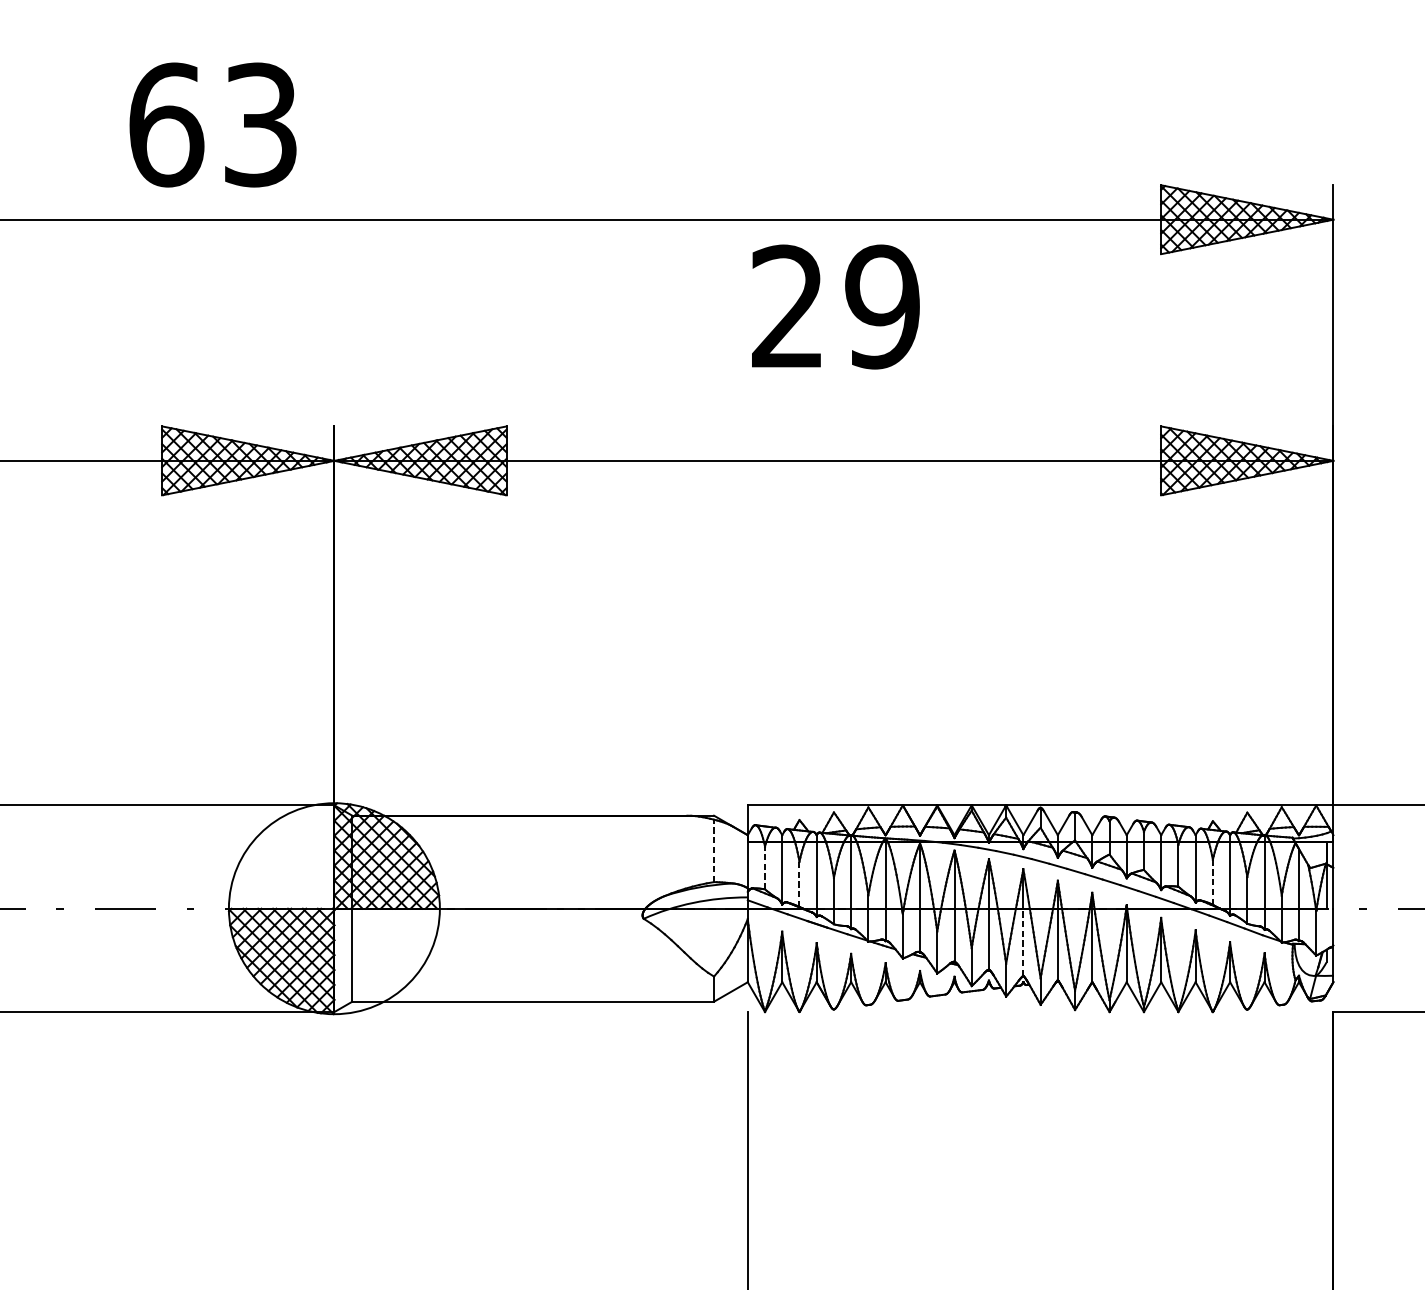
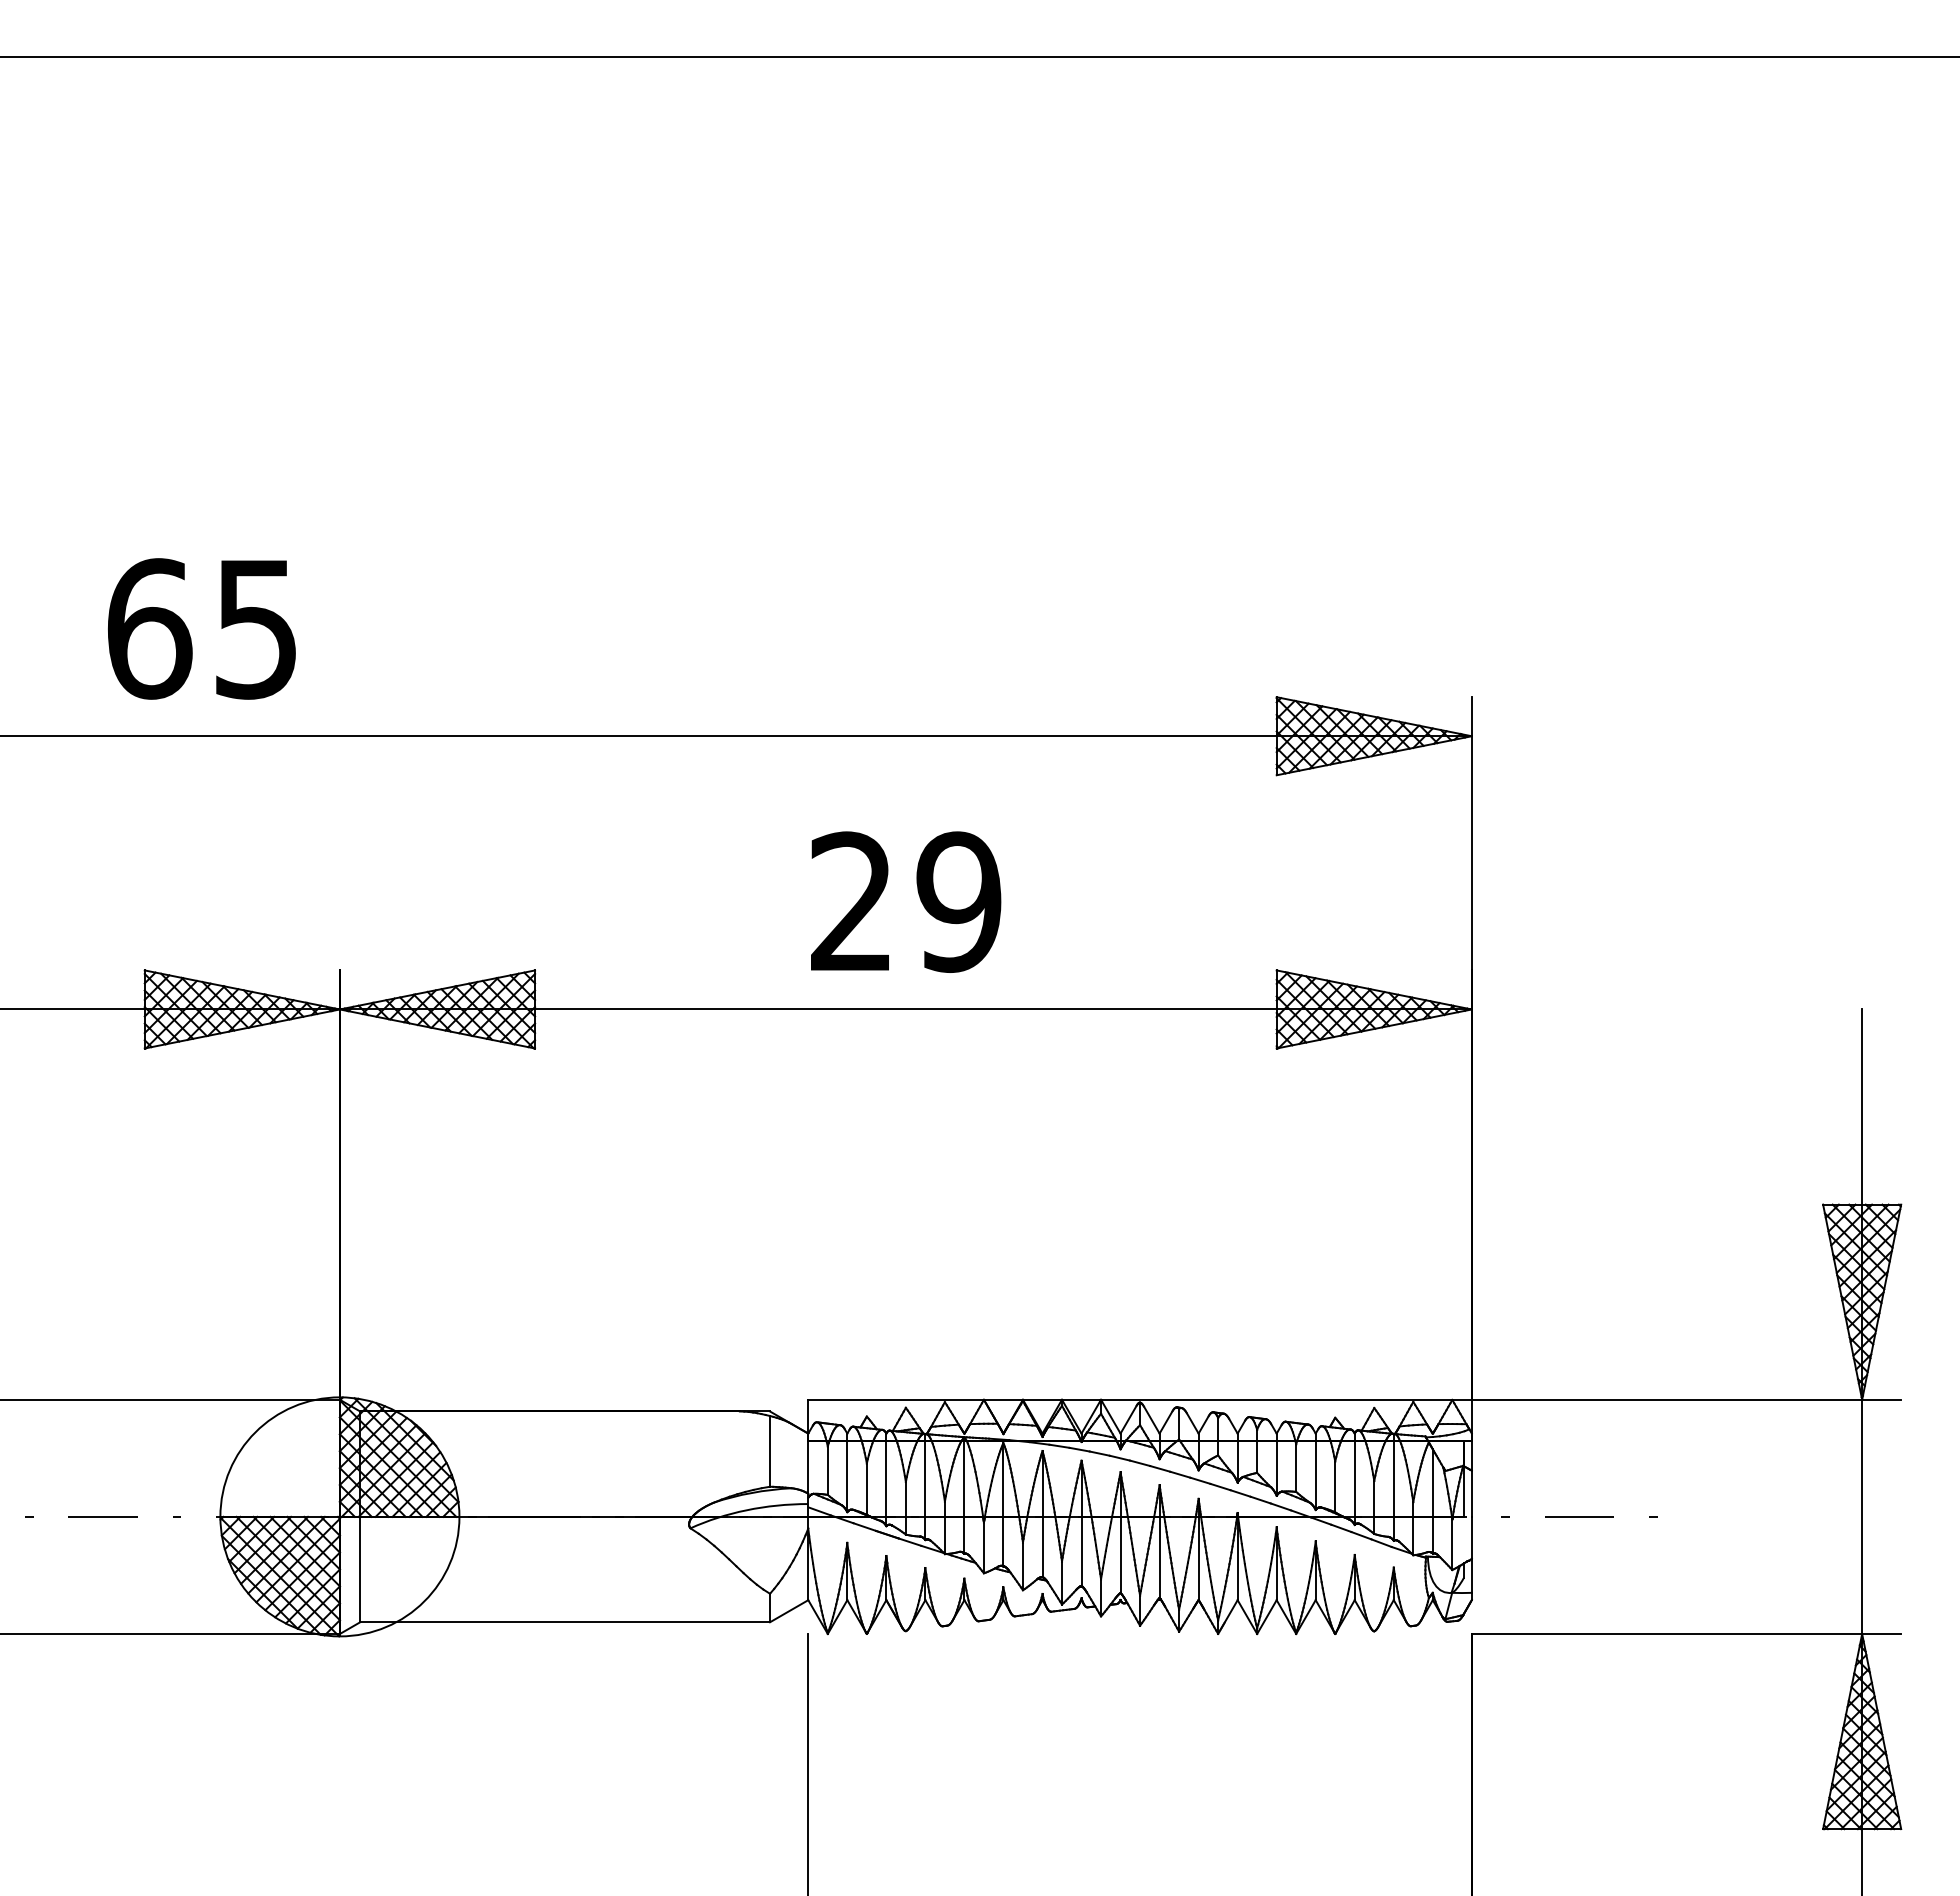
text: (260, 124) -> (256, 628), 63 -> 65
text: (836, 306) -> (906, 901), moved
line: (714, 850) -> (770, 1450), dashed -> solid
line: (764, 867) -> (827, 1470), dashed -> solid
line: (1213, 881) -> (1335, 1486), dashed -> solid
line: (799, 884) -> (866, 1489), dashed -> solid
line: (1023, 941) -> (1120, 1554), dashed -> solid

